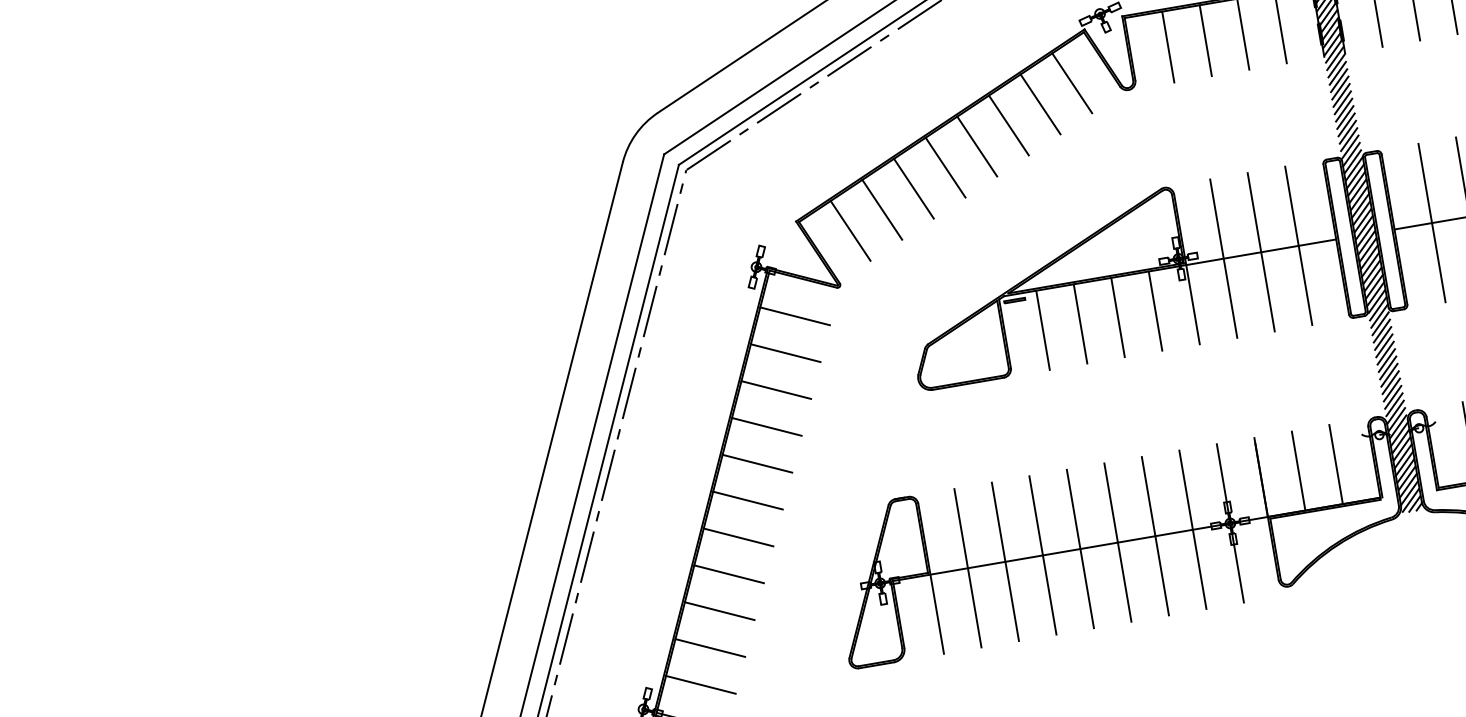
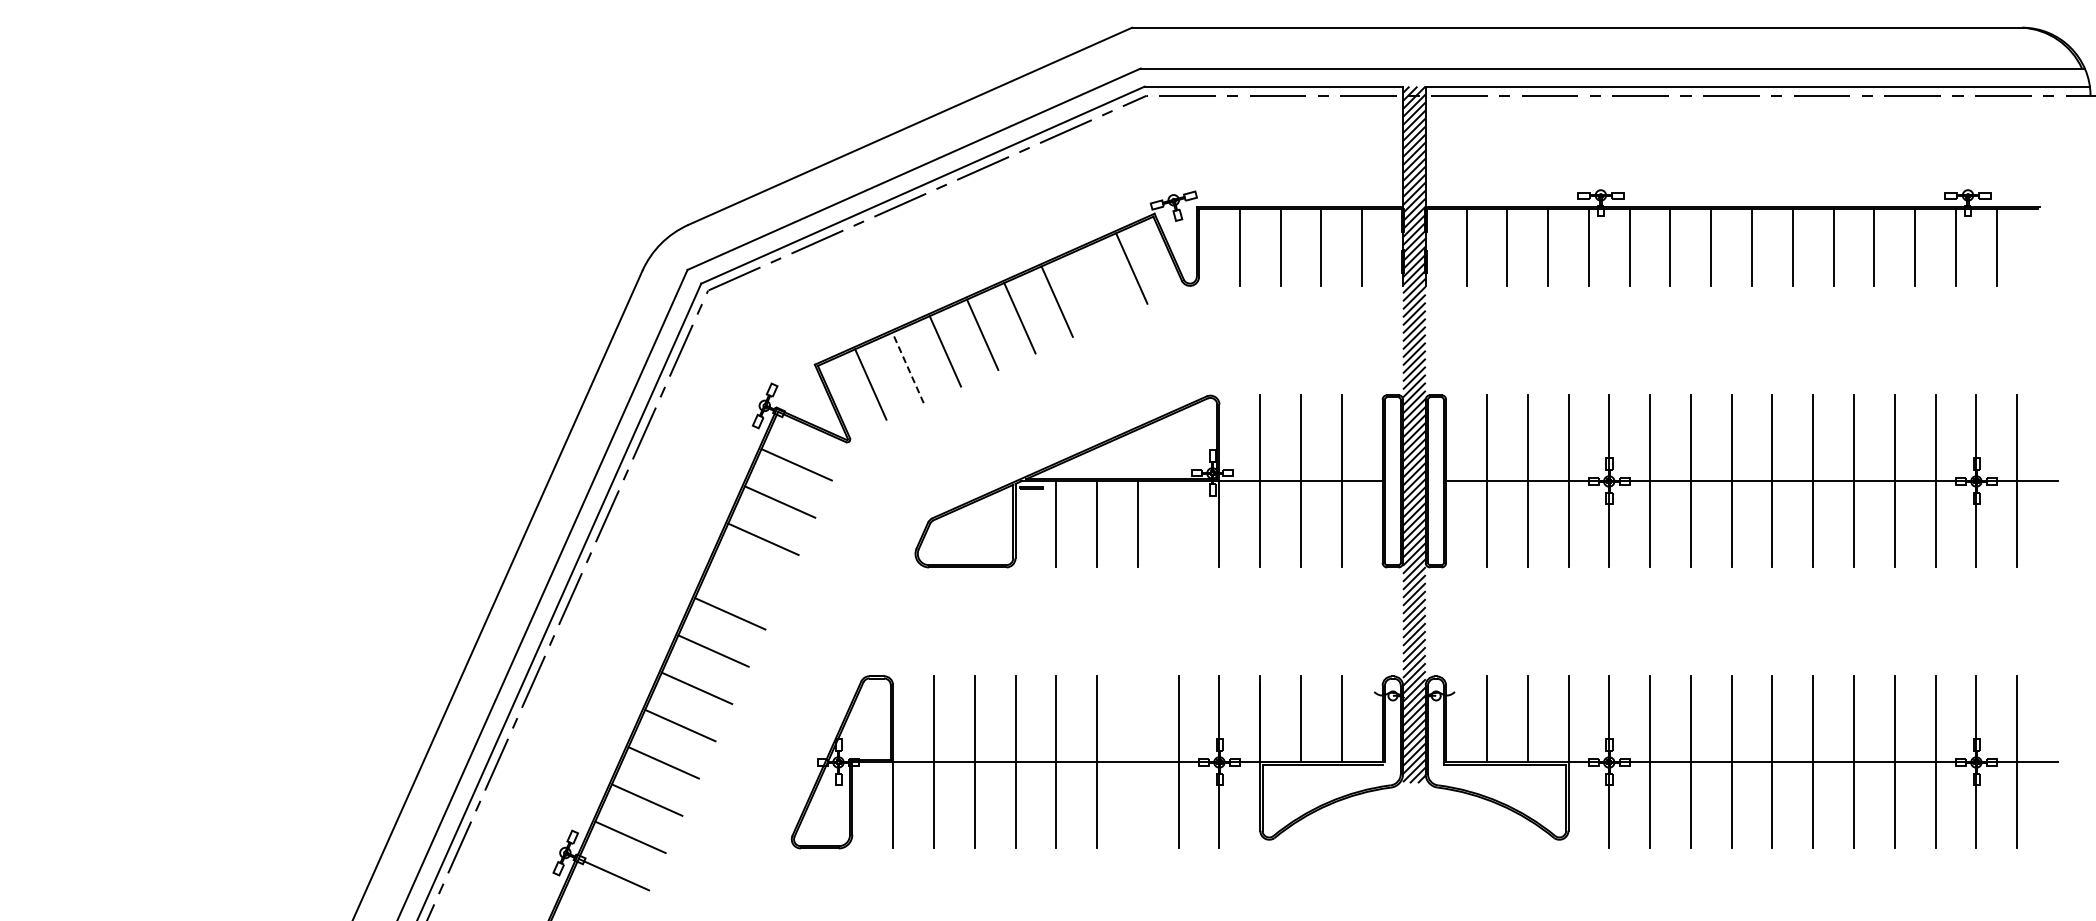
line: (1040, 103) -> (1094, 284), removed
line: (882, 209) -> (908, 367), solid -> dashed
line: (1155, 311) -> (1178, 524), removed
line: (766, 426) -> (746, 576), removed
line: (1155, 536) -> (1137, 762), removed

